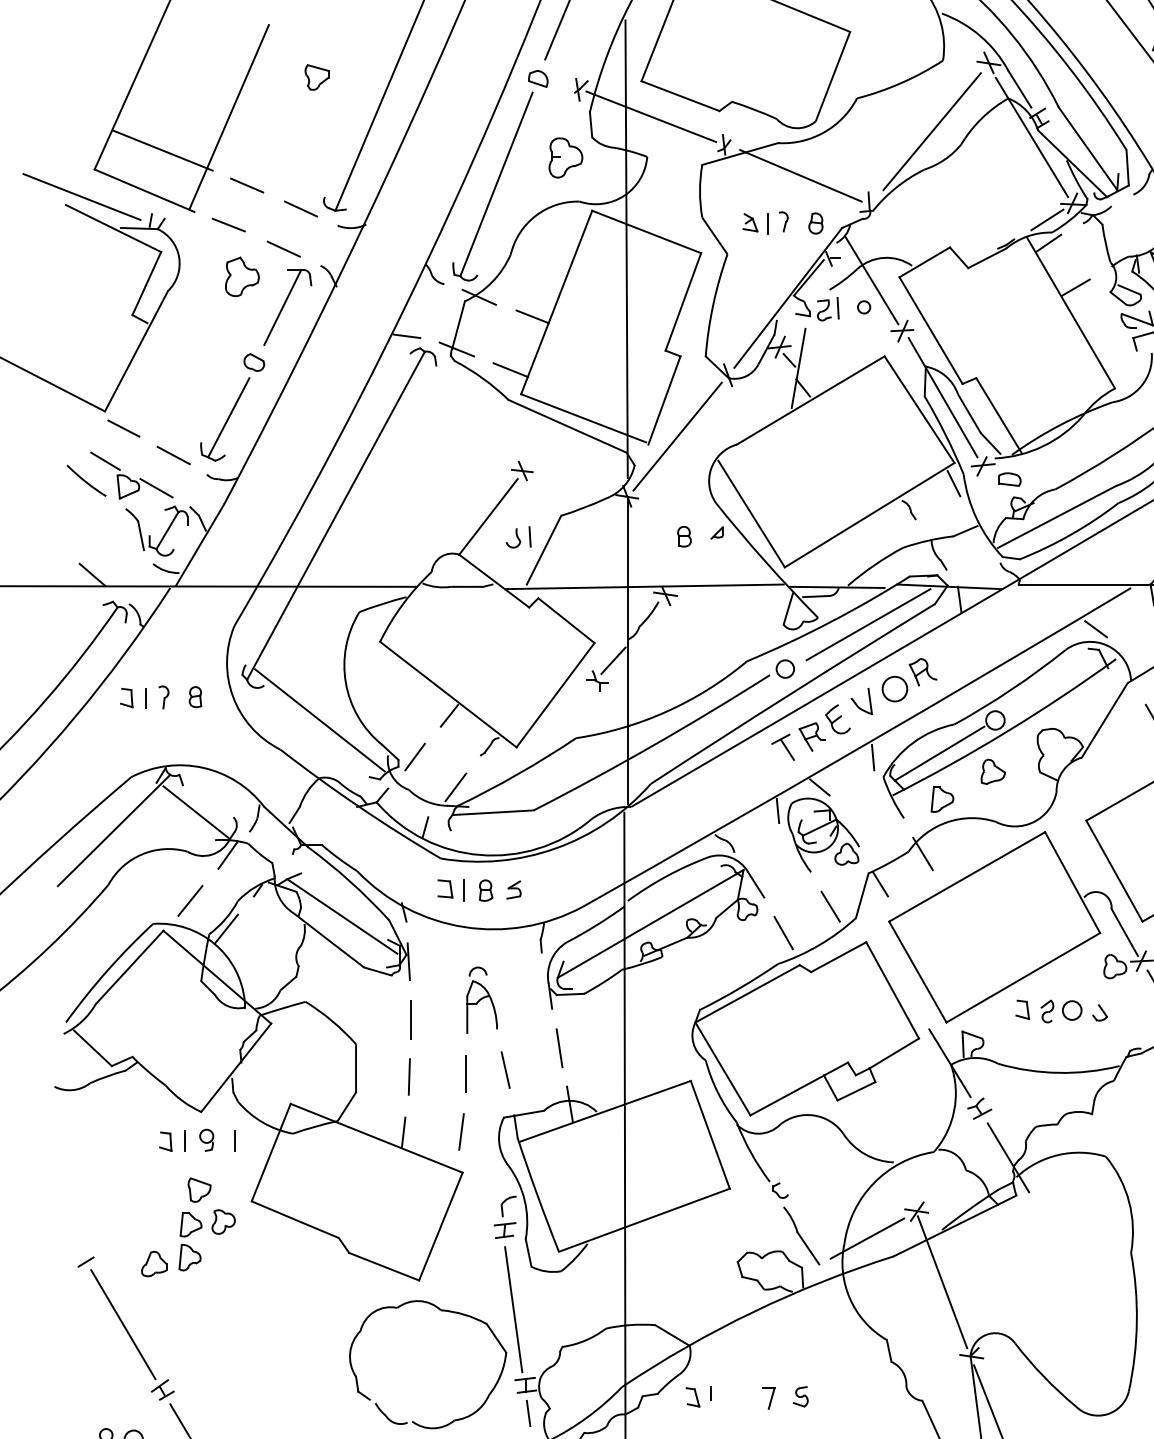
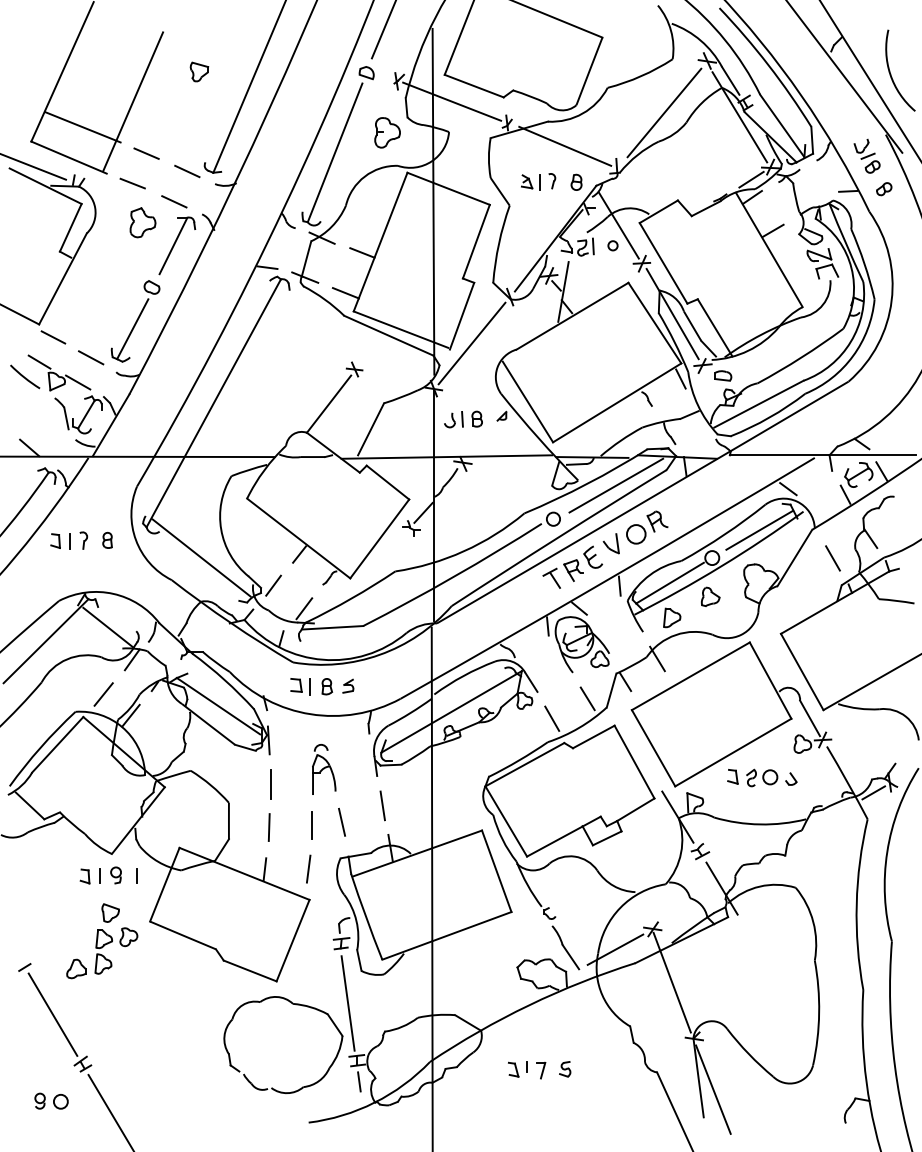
part: (518, 537) -> (453, 419), moved
line: (1057, 682) -> (759, 529), added
part: (698, 1397) -> (517, 1069), moved

